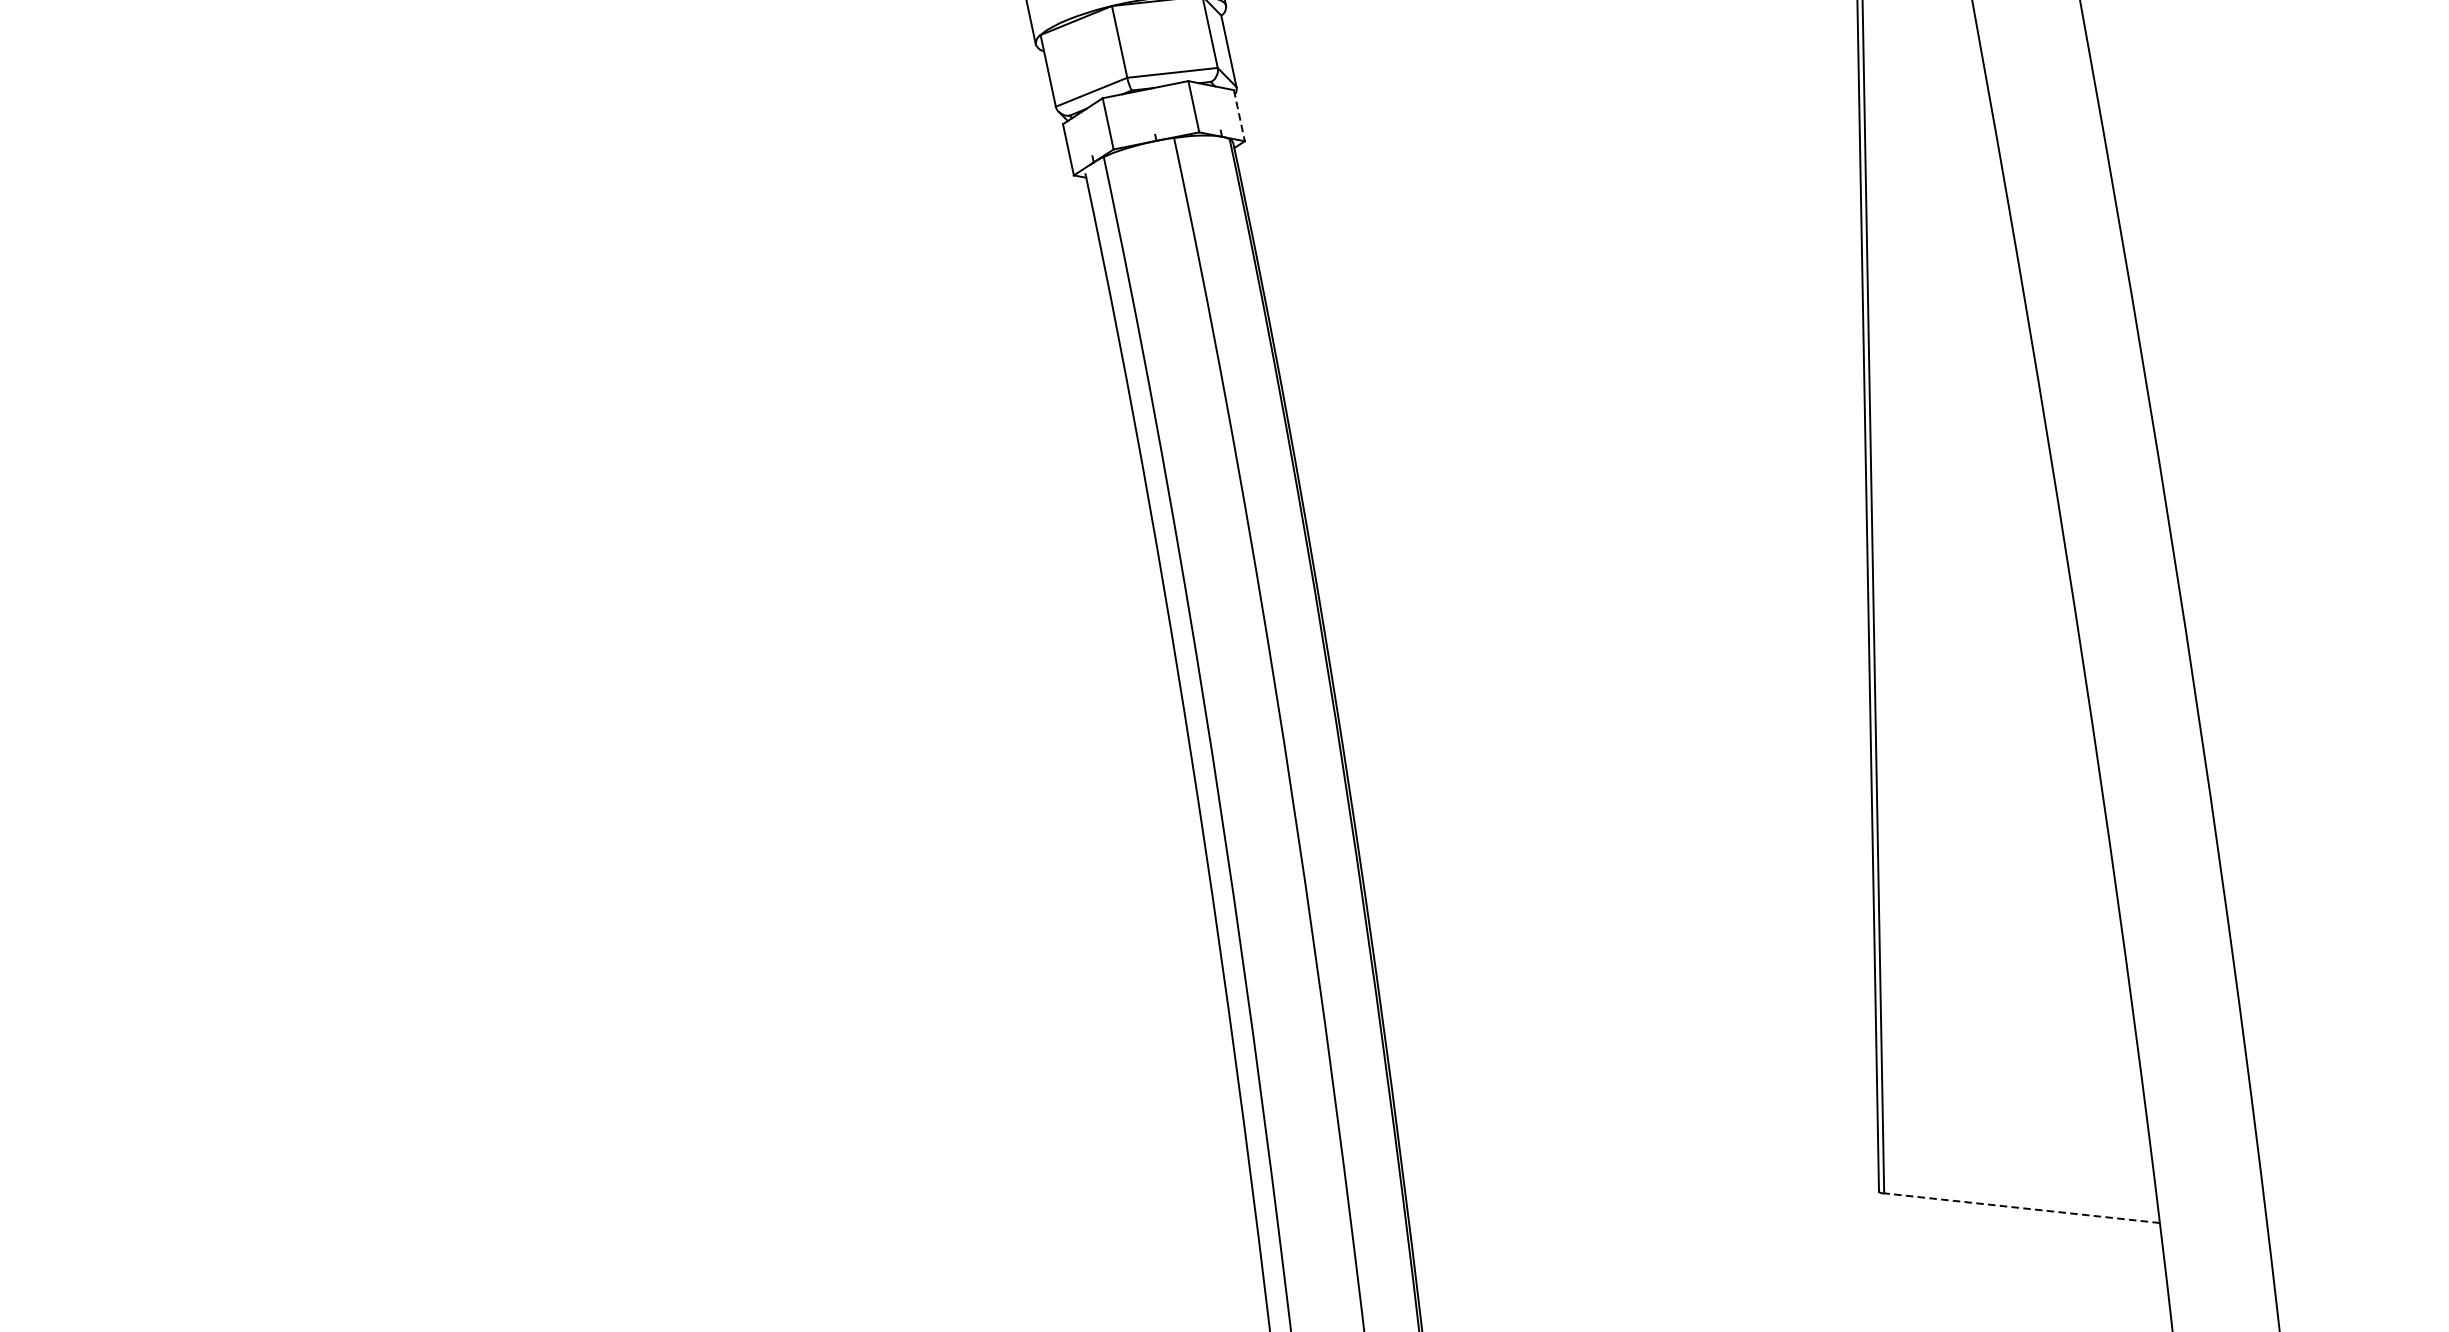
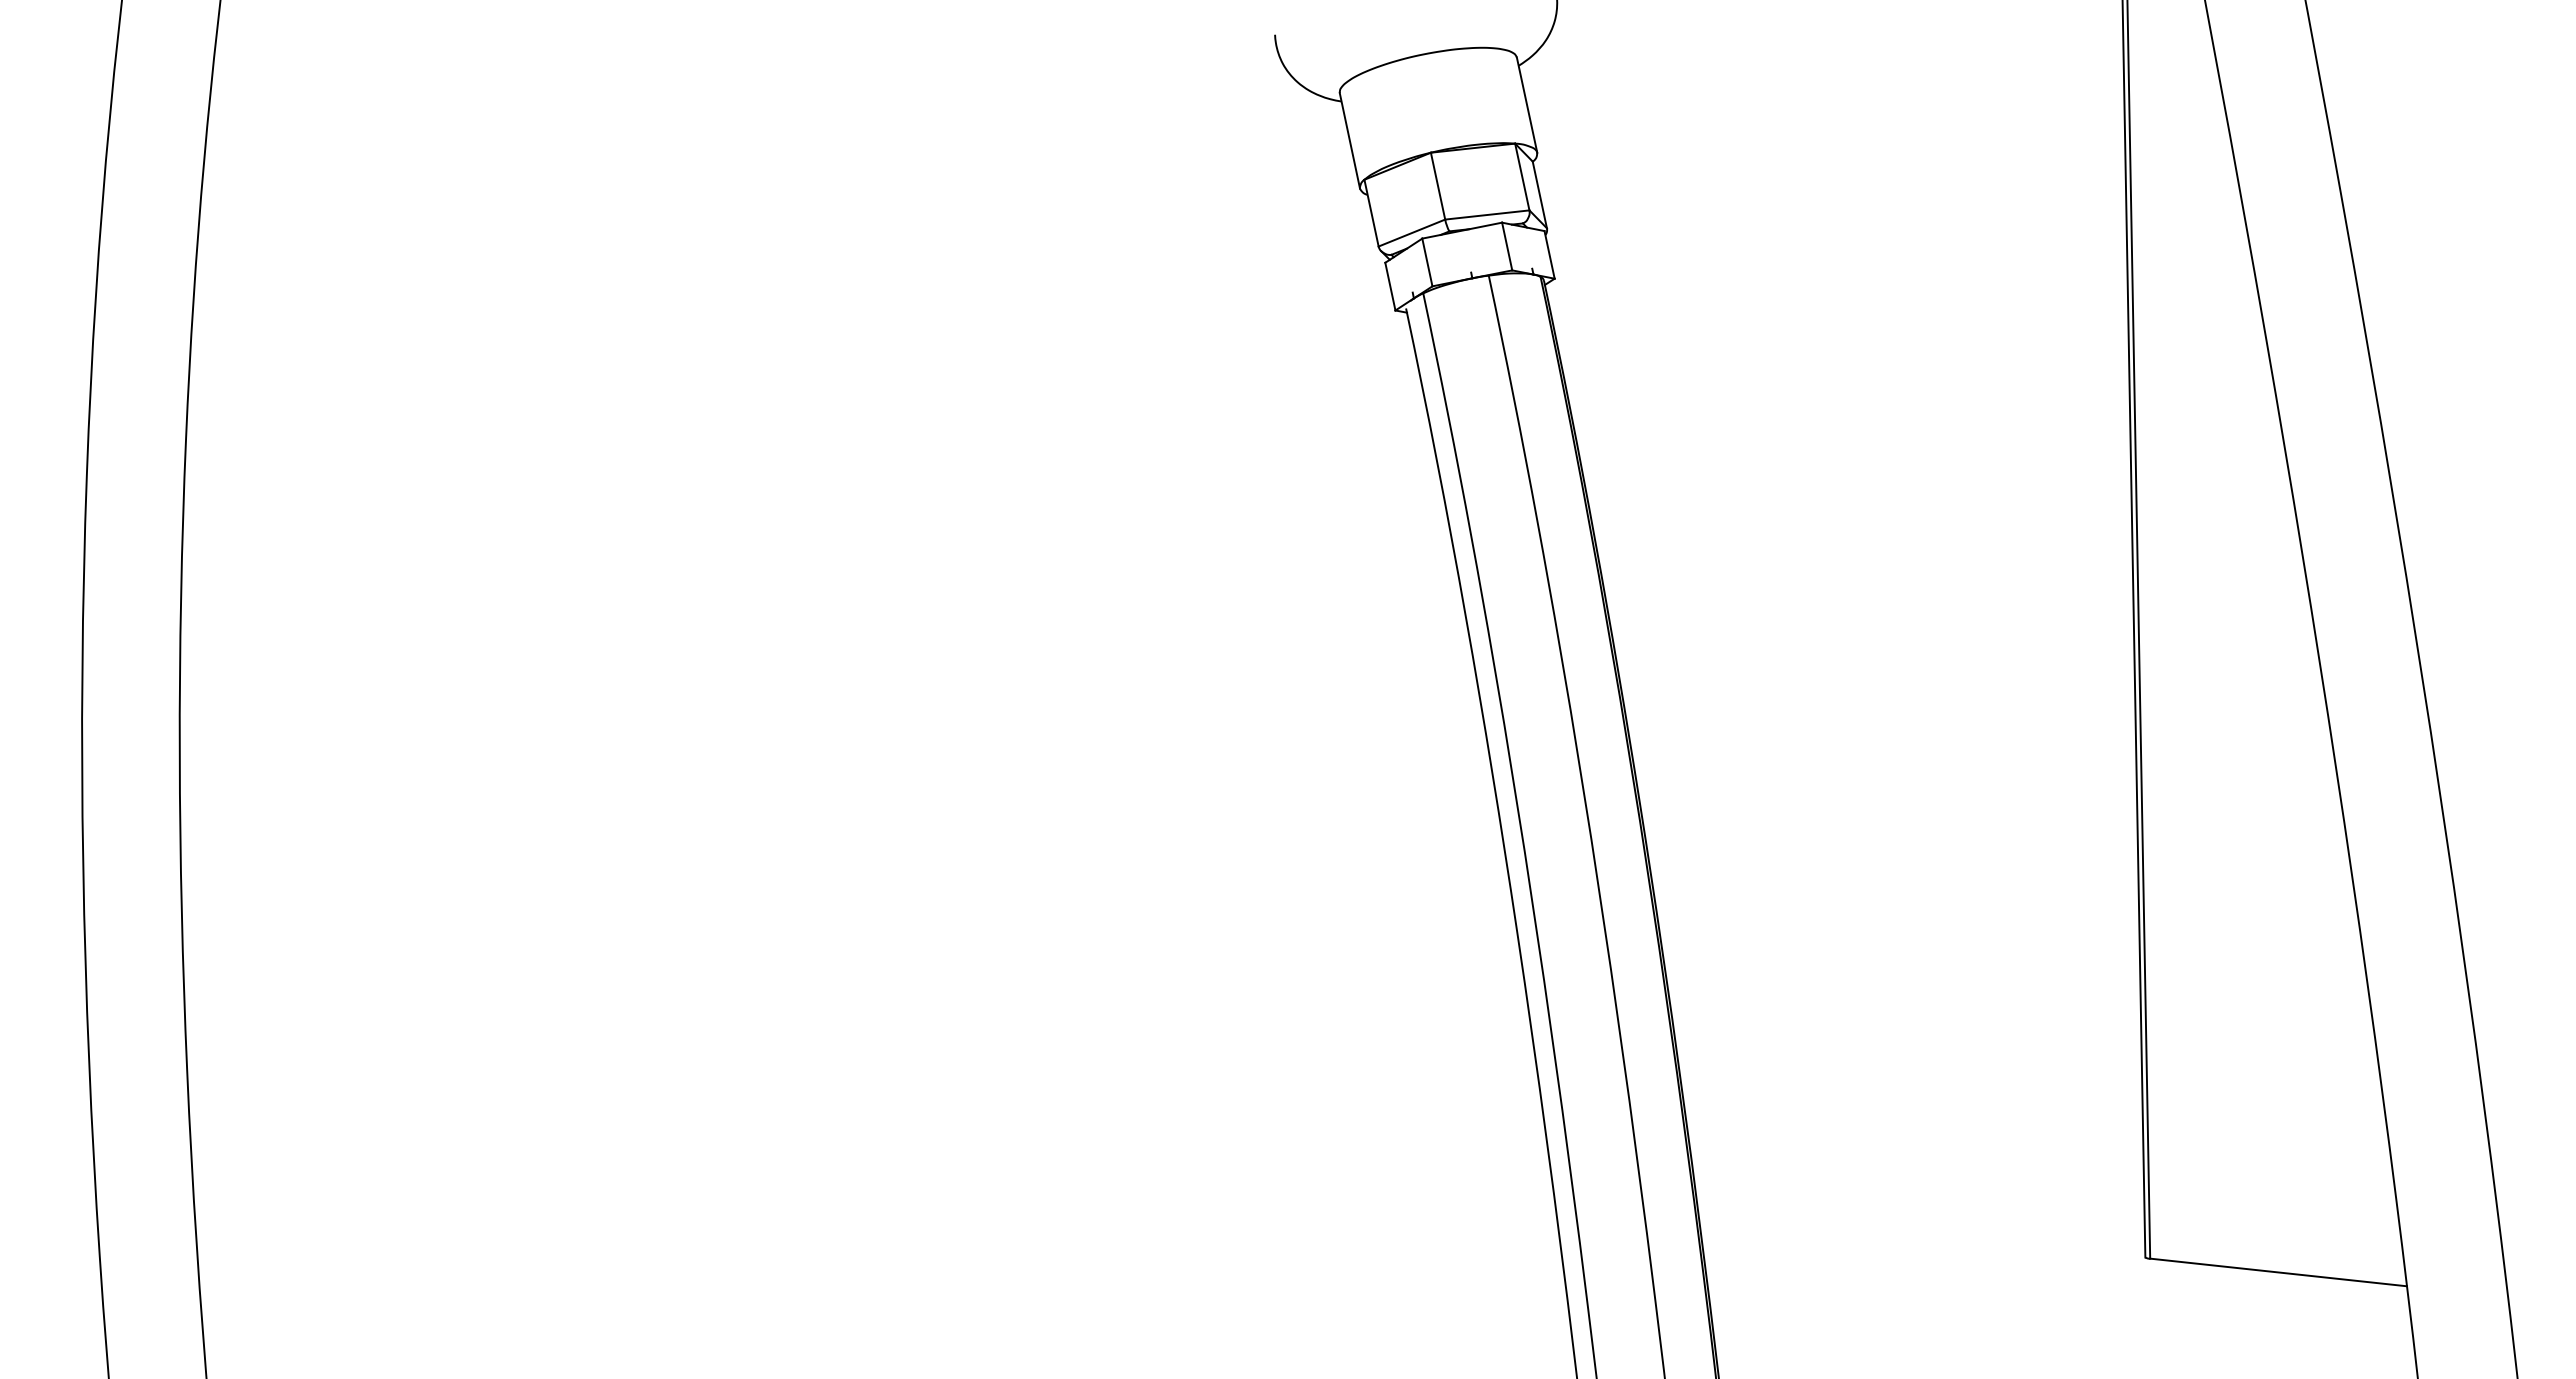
line: (1239, 116) -> (1549, 255), dashed -> solid
line: (2021, 1208) -> (2278, 1272), dashed -> solid

